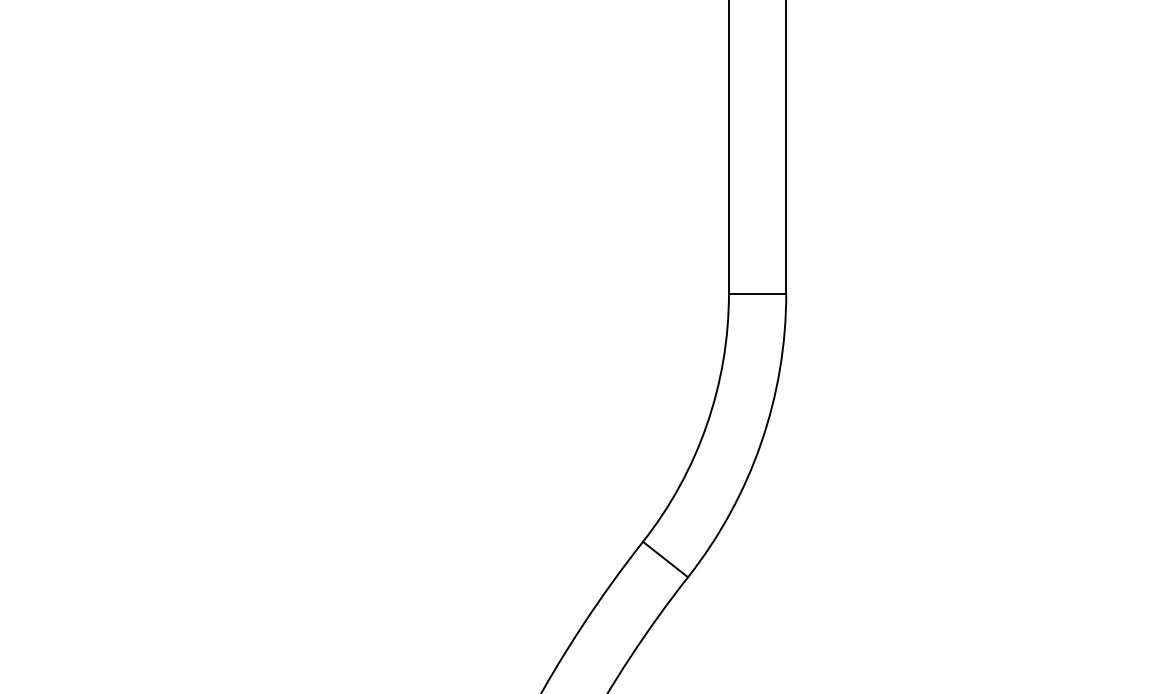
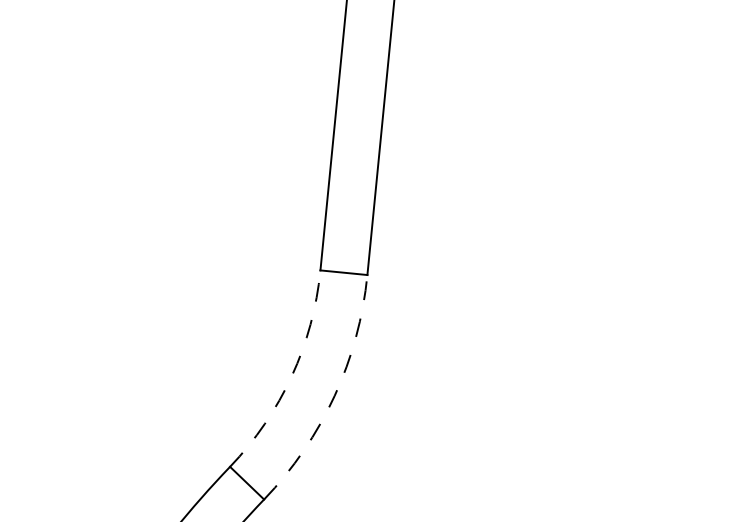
arc: (706, 425) -> (291, 376), solid -> dashed
arc: (761, 443) -> (335, 395), solid -> dashed

